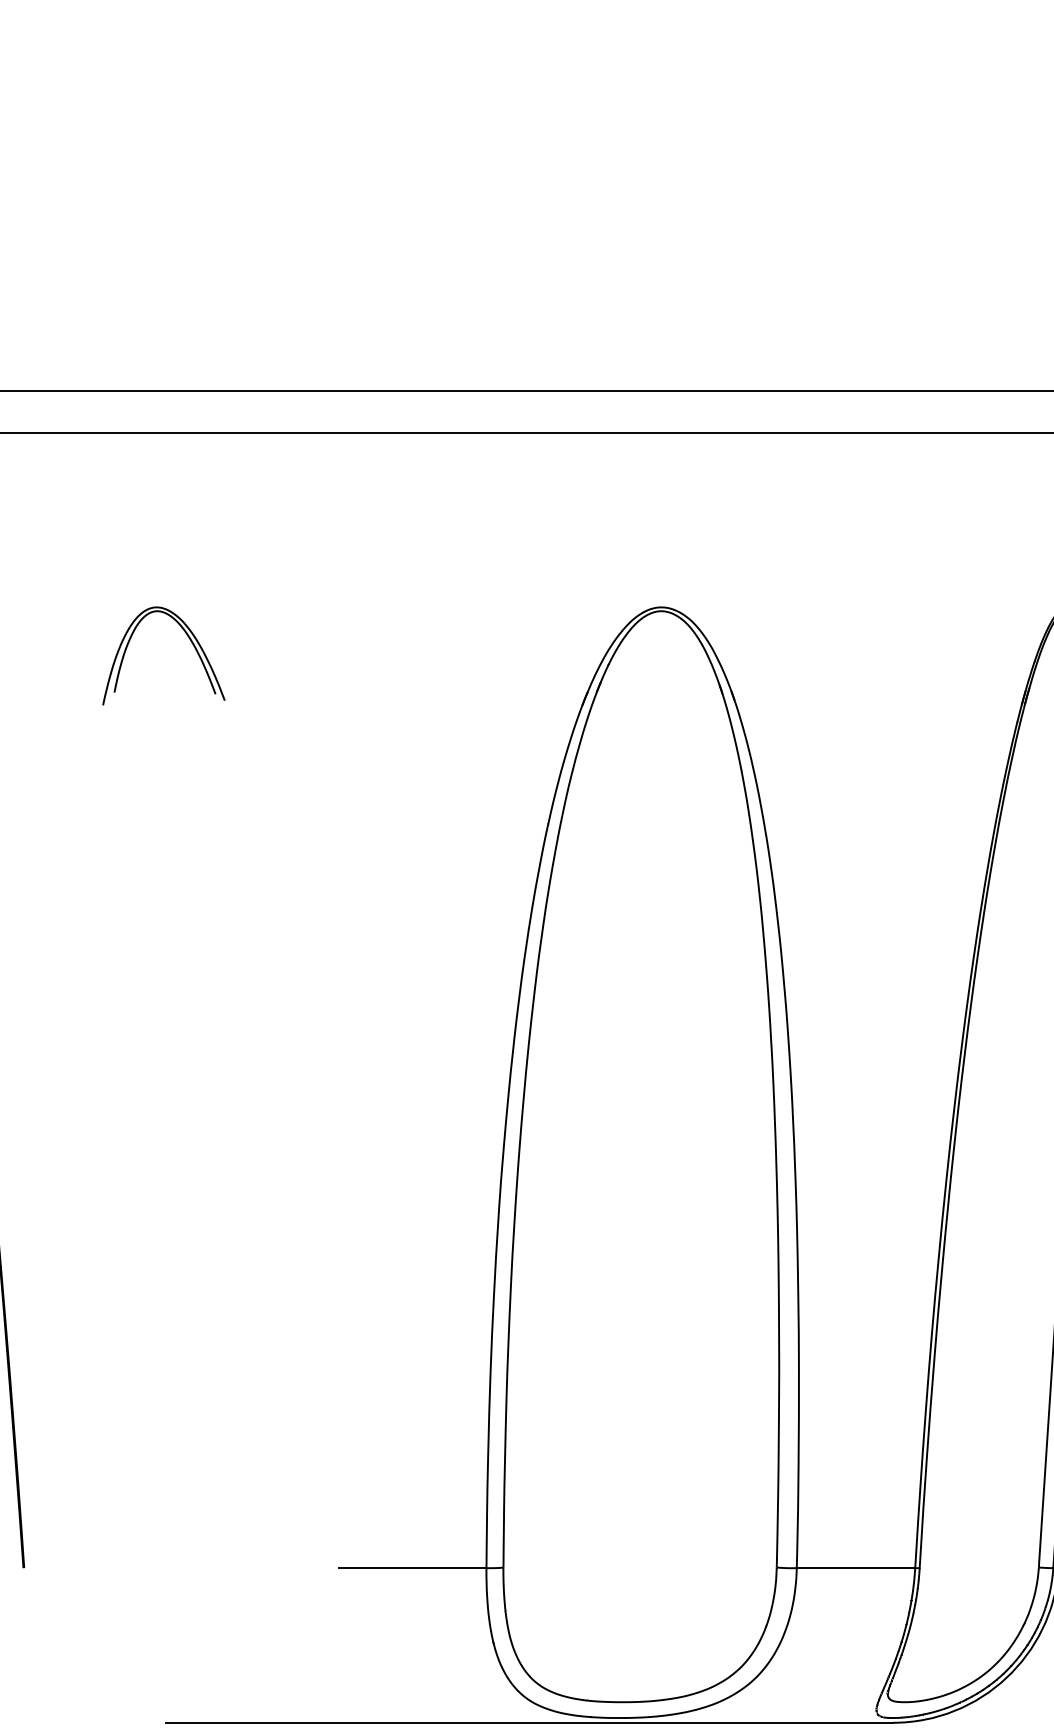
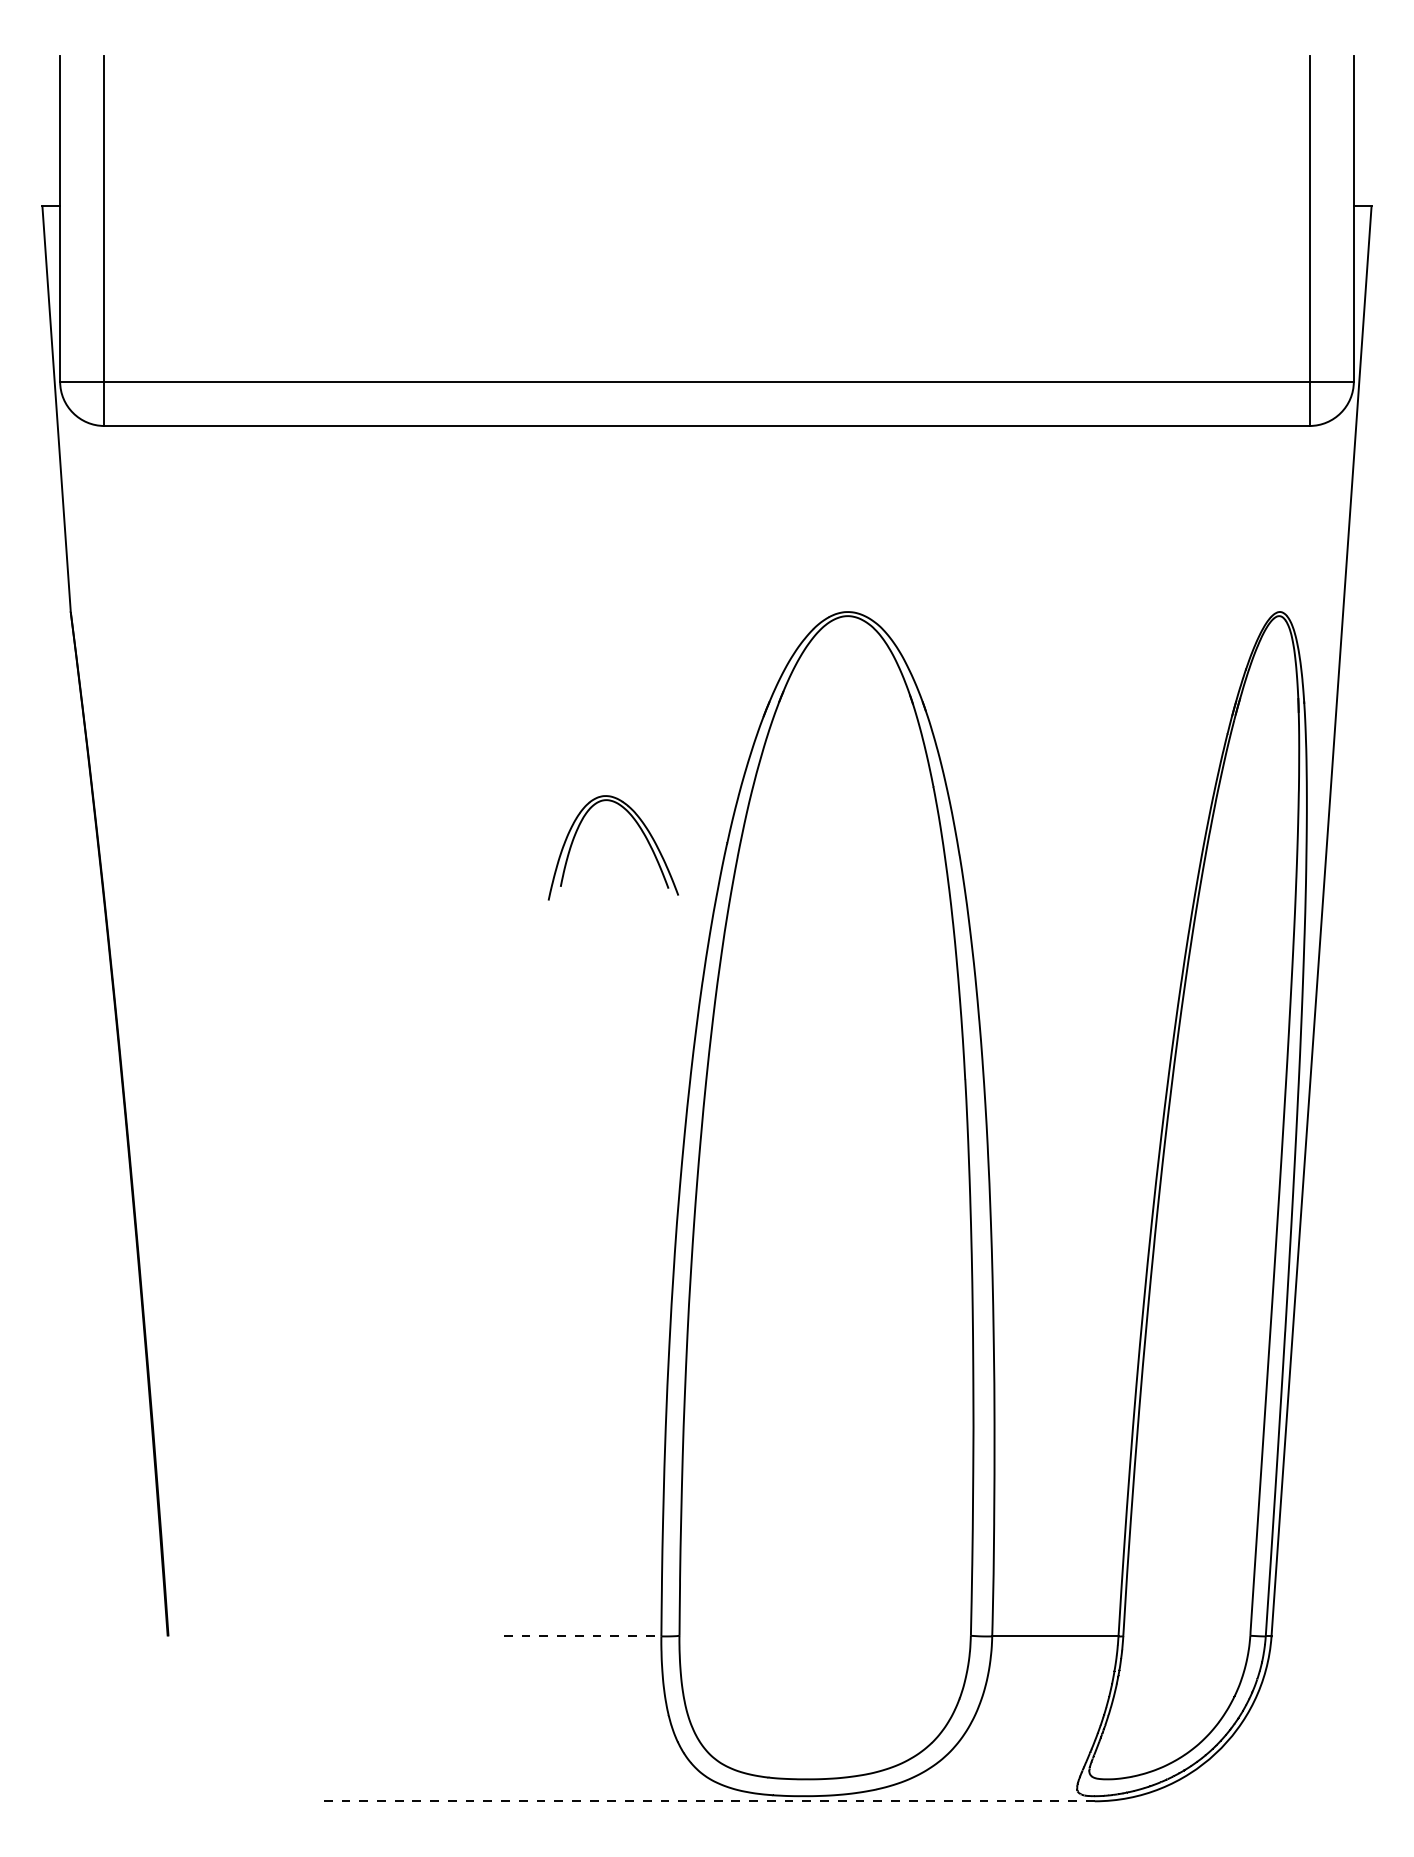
part: (188, 637) -> (639, 828), moved
line: (412, 1568) -> (582, 1636), solid -> dashed
line: (528, 1722) -> (706, 1801), solid -> dashed

